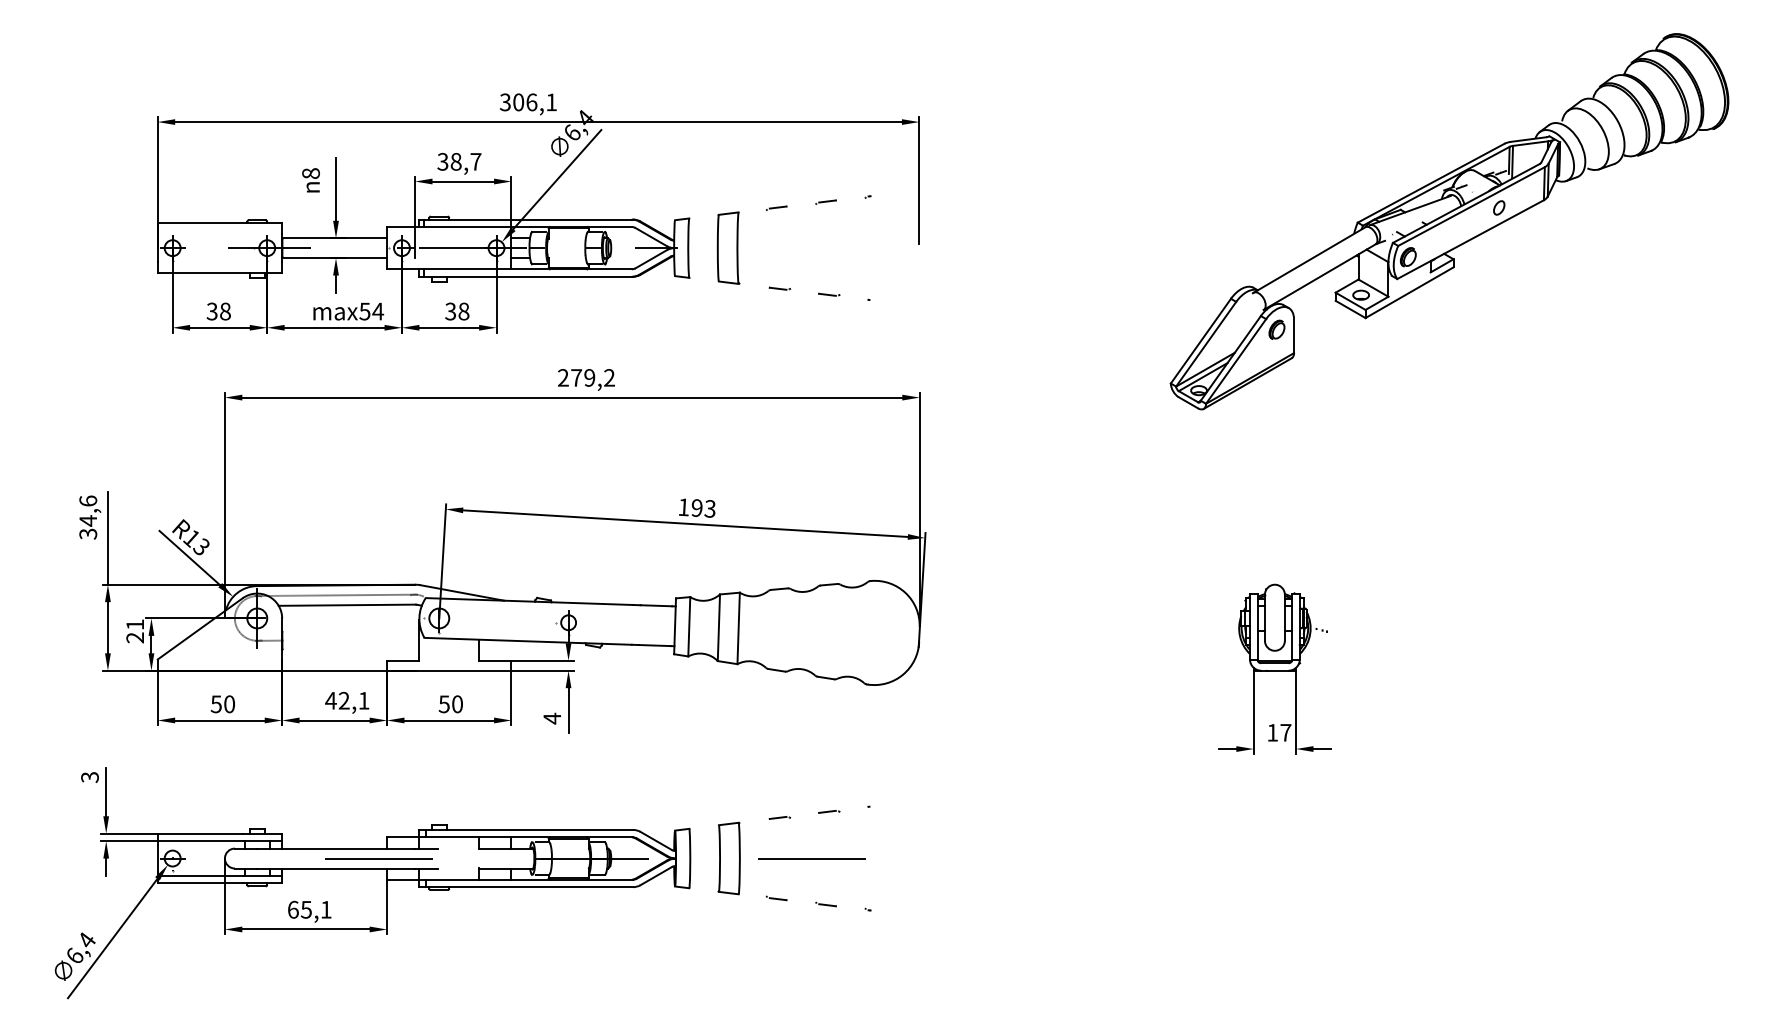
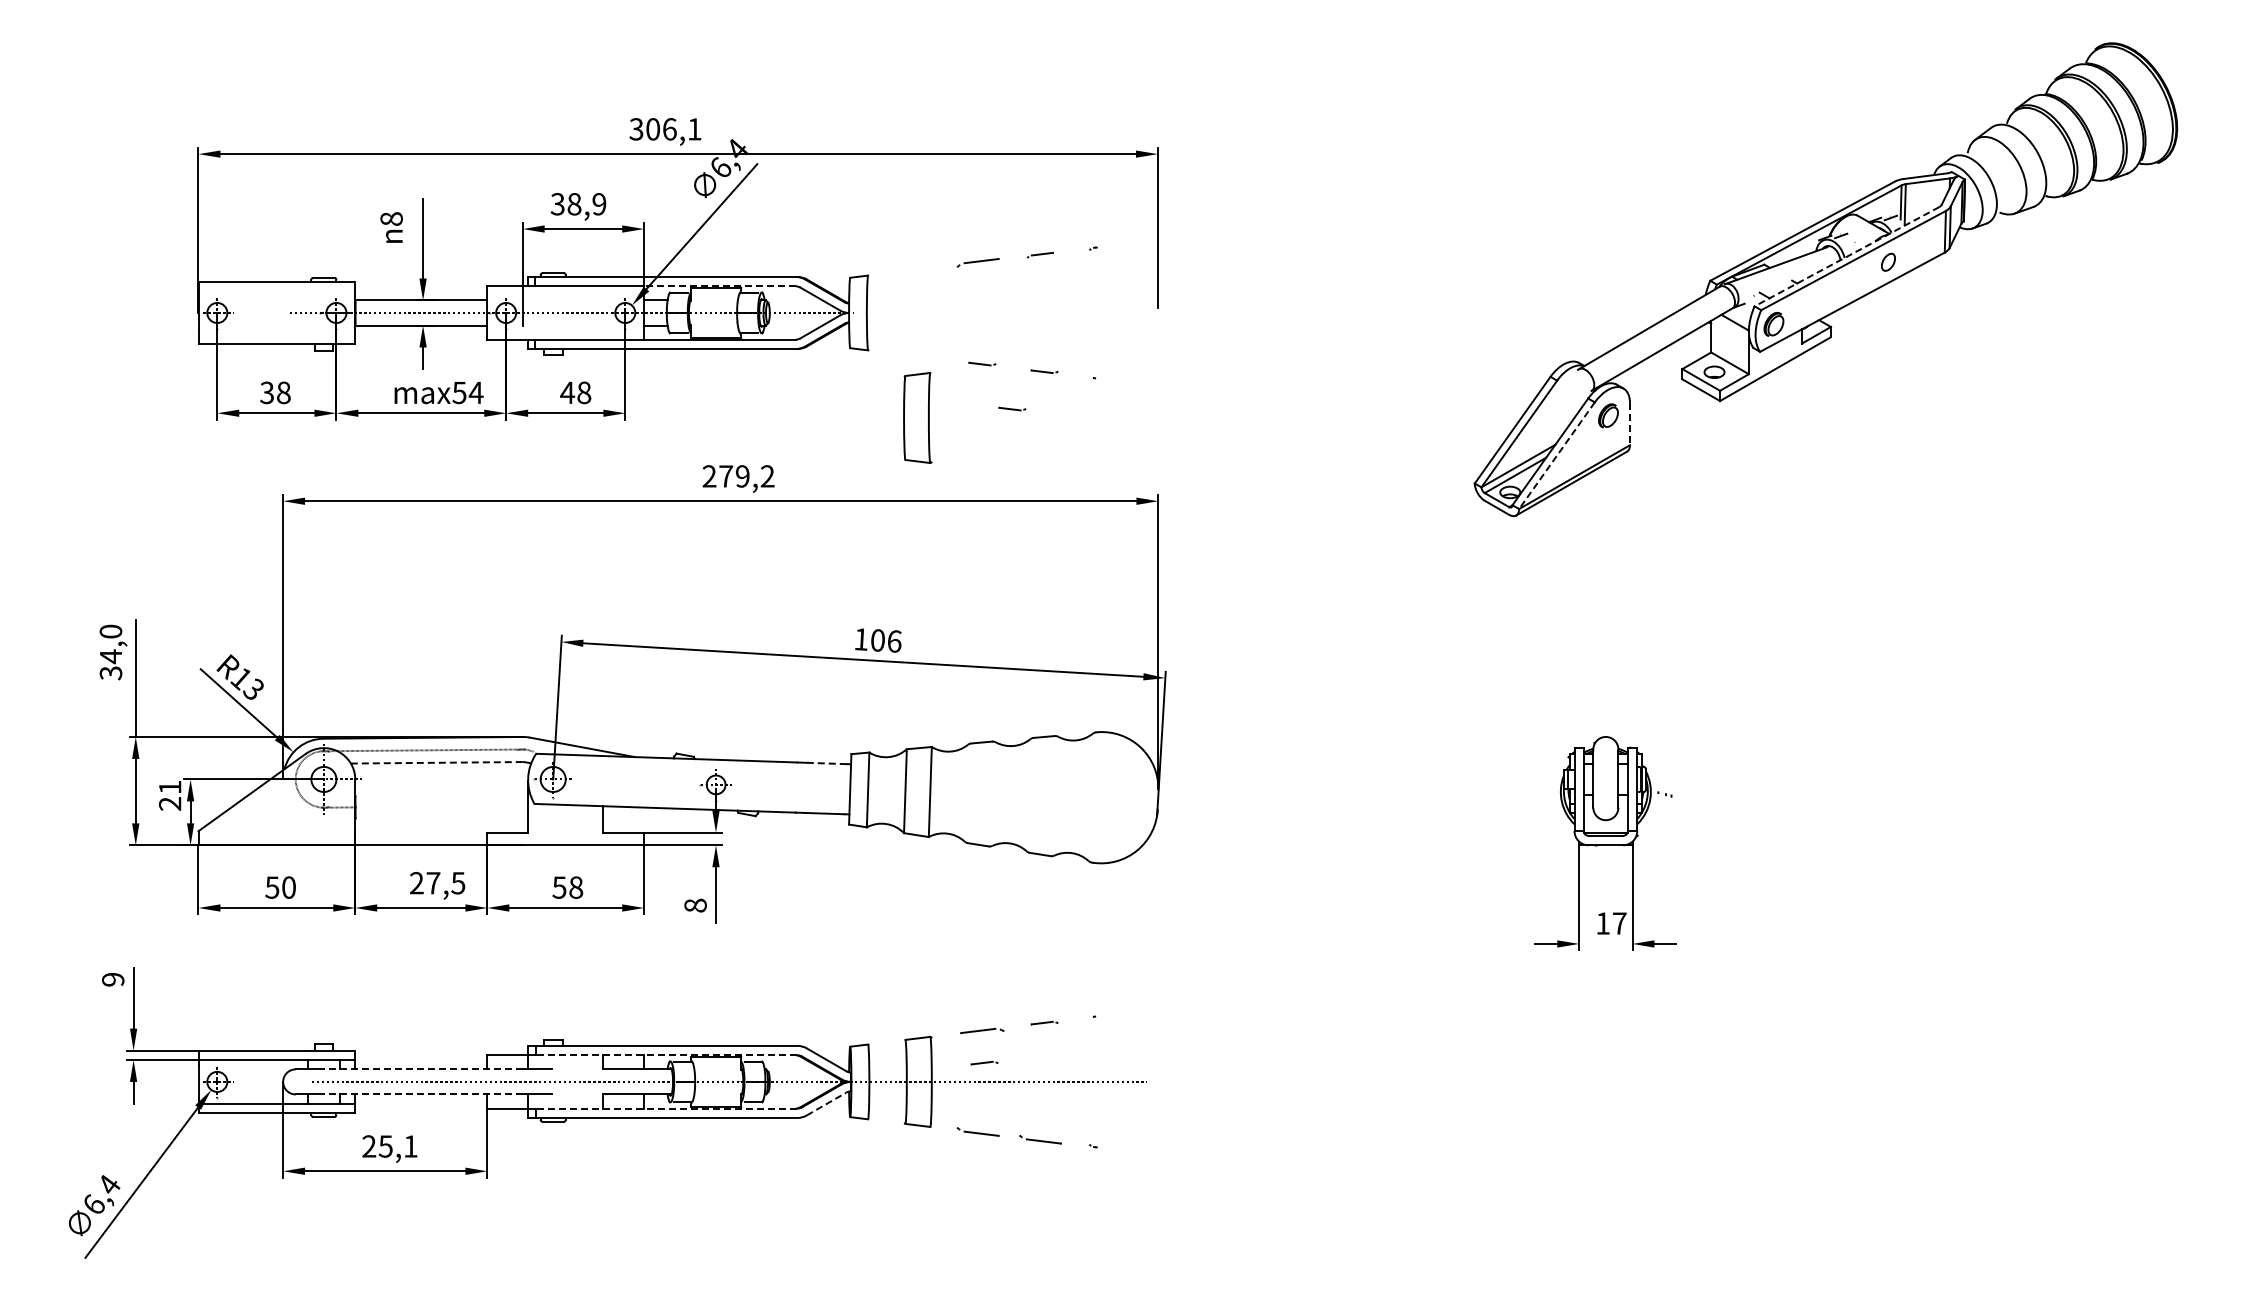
text: (476, 162) -> (599, 204), 38,7 -> 38,9
line: (1465, 203) -> (1846, 256), solid -> dashed
part: (776, 208) -> (977, 262), size x1.6
line: (571, 227) -> (719, 286), solid -> dashed
part: (728, 247) -> (917, 417), moved
text: (450, 311) -> (567, 392), 38 -> 48
part: (803, 323) -> (1012, 408), added
line: (1293, 336) -> (1629, 424), solid -> dashed
line: (1235, 362) -> (1556, 456), solid -> dashed
text: (87, 501) -> (110, 631), 34,6 -> 34,0
text: (703, 508) -> (886, 640), 193 -> 106
line: (346, 604) -> (436, 762), solid -> dashed
line: (656, 605) -> (826, 763), solid -> dashed
text: (347, 701) -> (437, 883), 42,1 -> 27,5
text: (457, 704) -> (576, 887), 50 -> 58
text: (552, 718) -> (695, 905), 4 -> 8
text: (90, 777) -> (113, 979), 3 -> 9
part: (780, 817) -> (982, 1030), size x1.6
line: (529, 837) -> (666, 1055), solid -> dashed
line: (781, 843) -> (984, 1063), added
line: (336, 848) -> (423, 1069), solid -> dashed
line: (336, 868) -> (423, 1094), solid -> dashed
line: (656, 876) -> (826, 1104), solid -> dashed
line: (529, 879) -> (666, 1108), solid -> dashed
part: (776, 897) -> (977, 1131), size x1.6
part: (825, 904) -> (1039, 1139), size x1.6
text: (293, 909) -> (369, 1146), 65,1 -> 25,1

